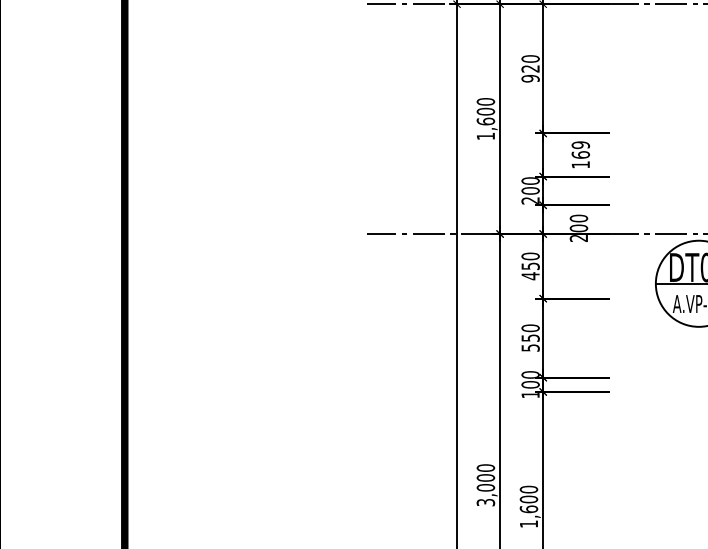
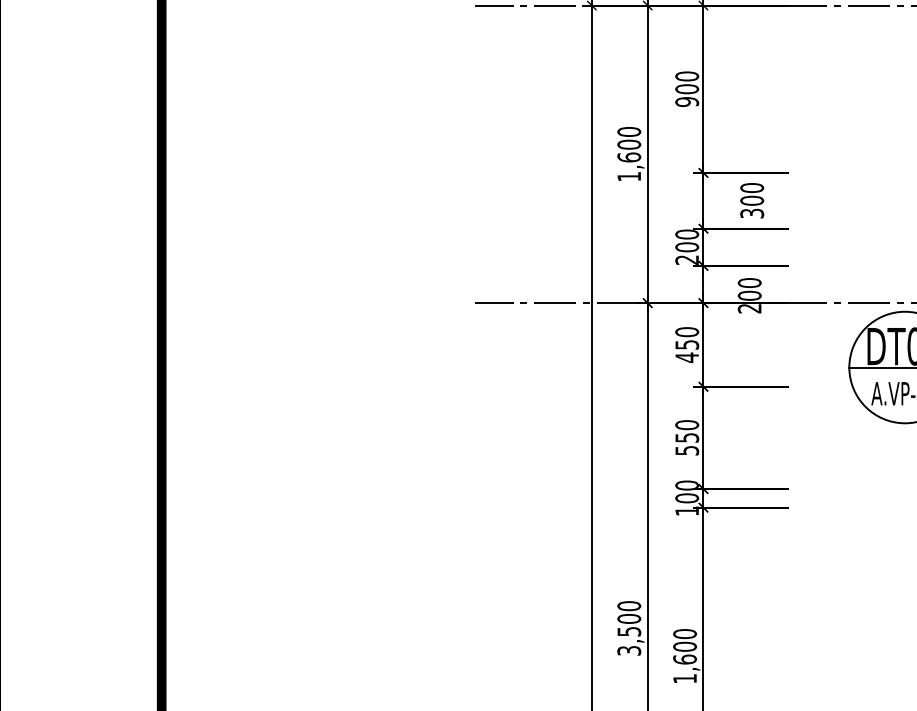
text: (530, 68) -> (687, 88), 920 -> 900
text: (580, 154) -> (751, 200), 169 -> 300
text: (485, 487) -> (628, 631), 3,000 -> 3,500

